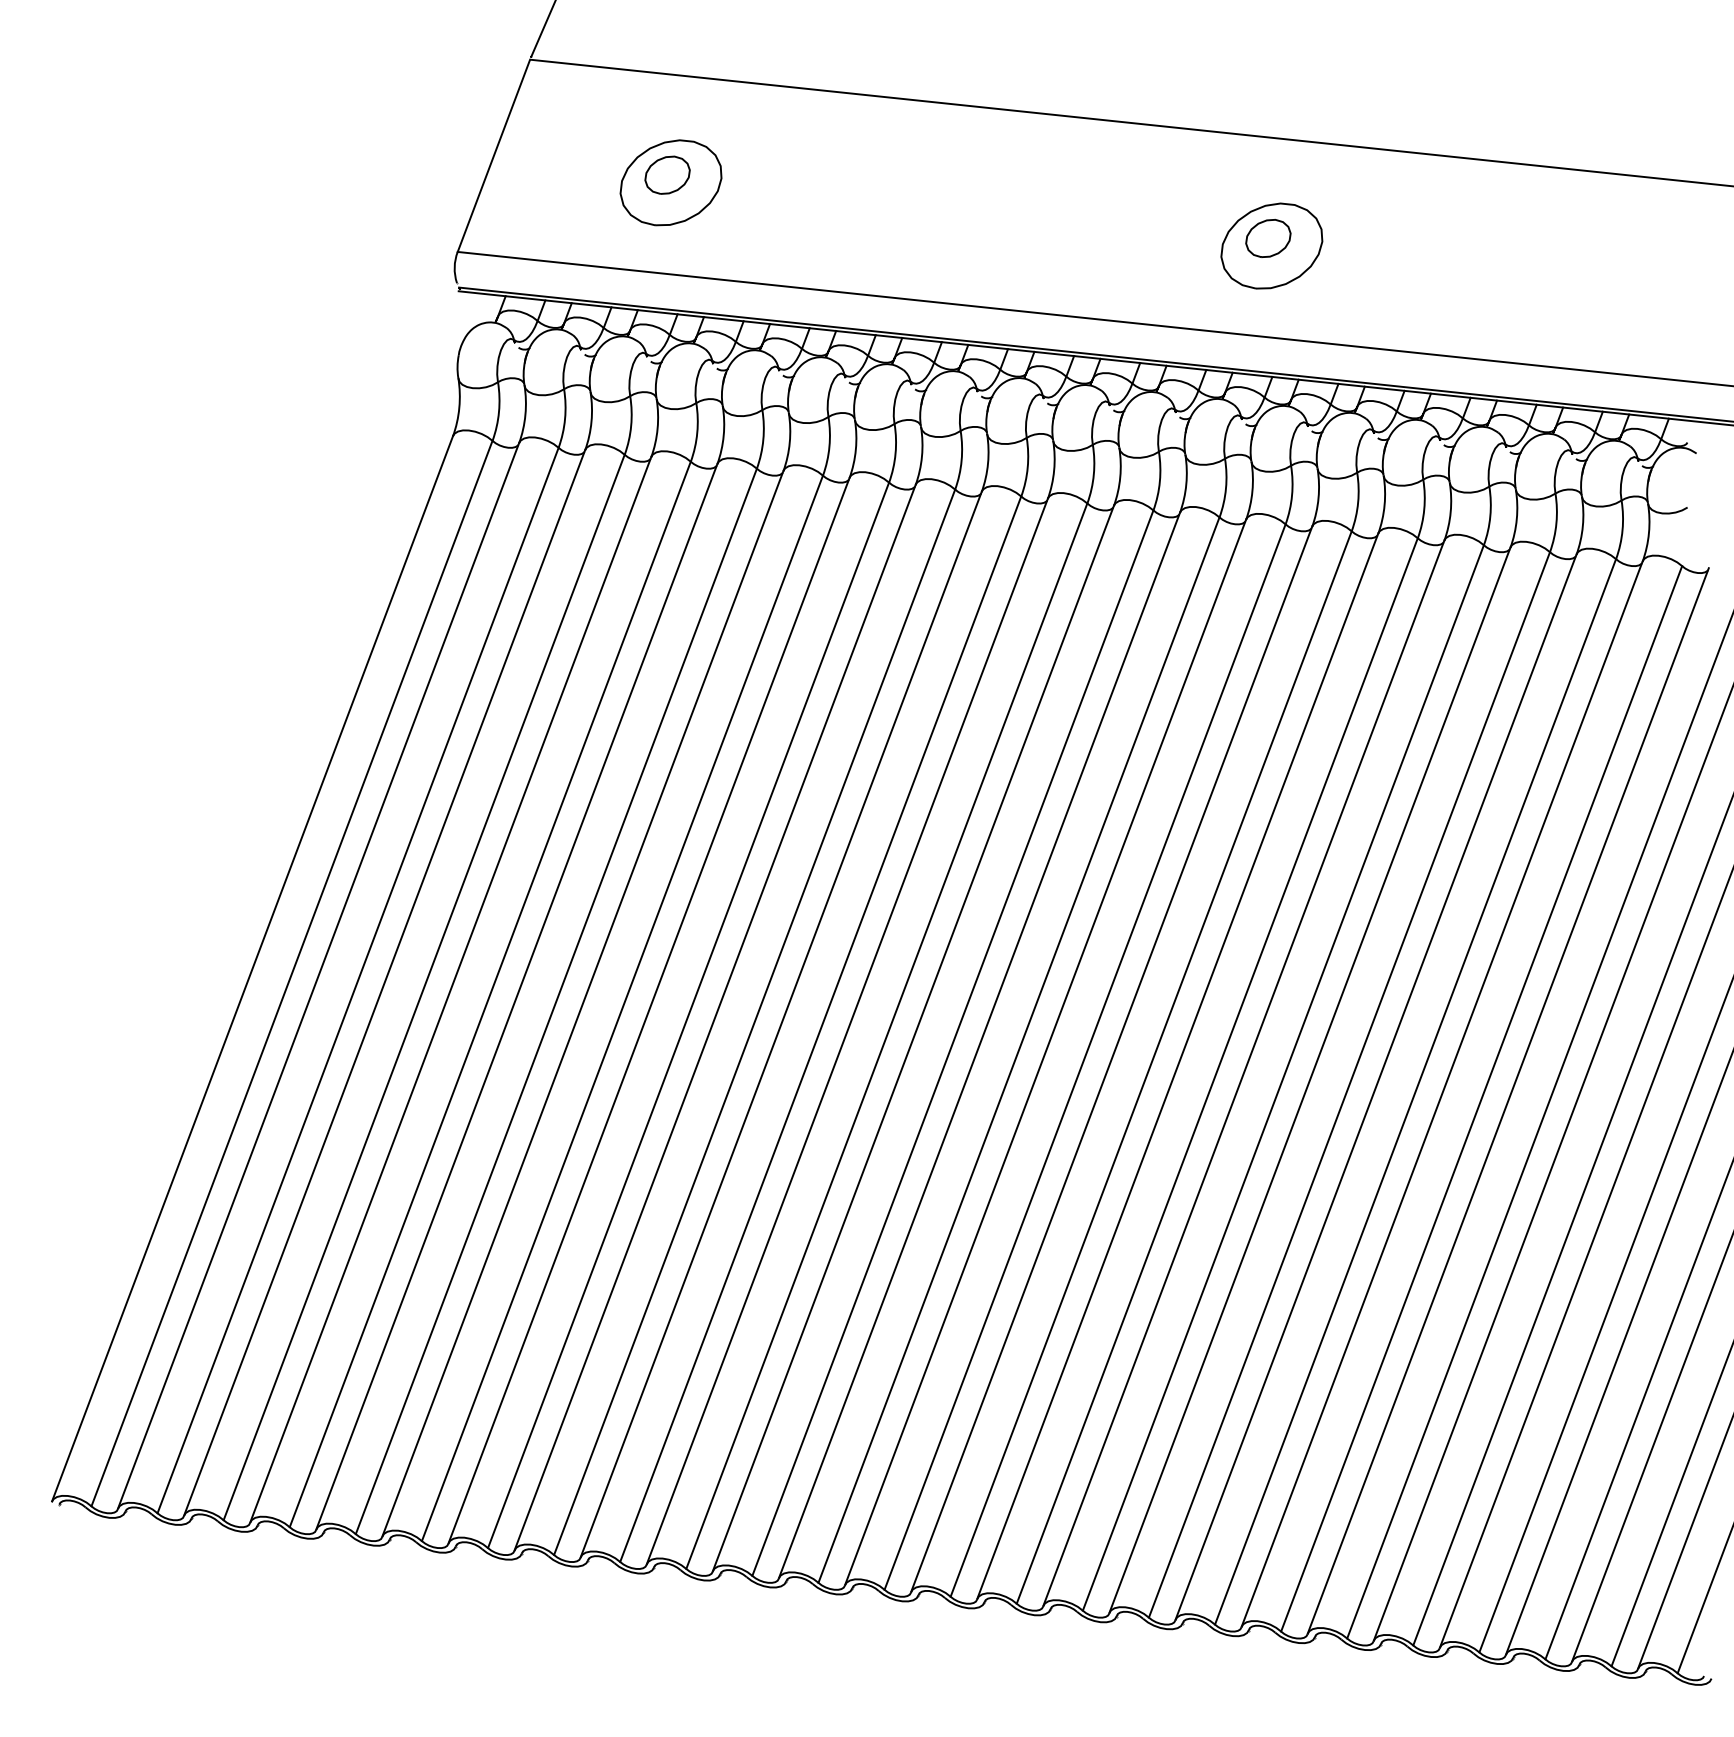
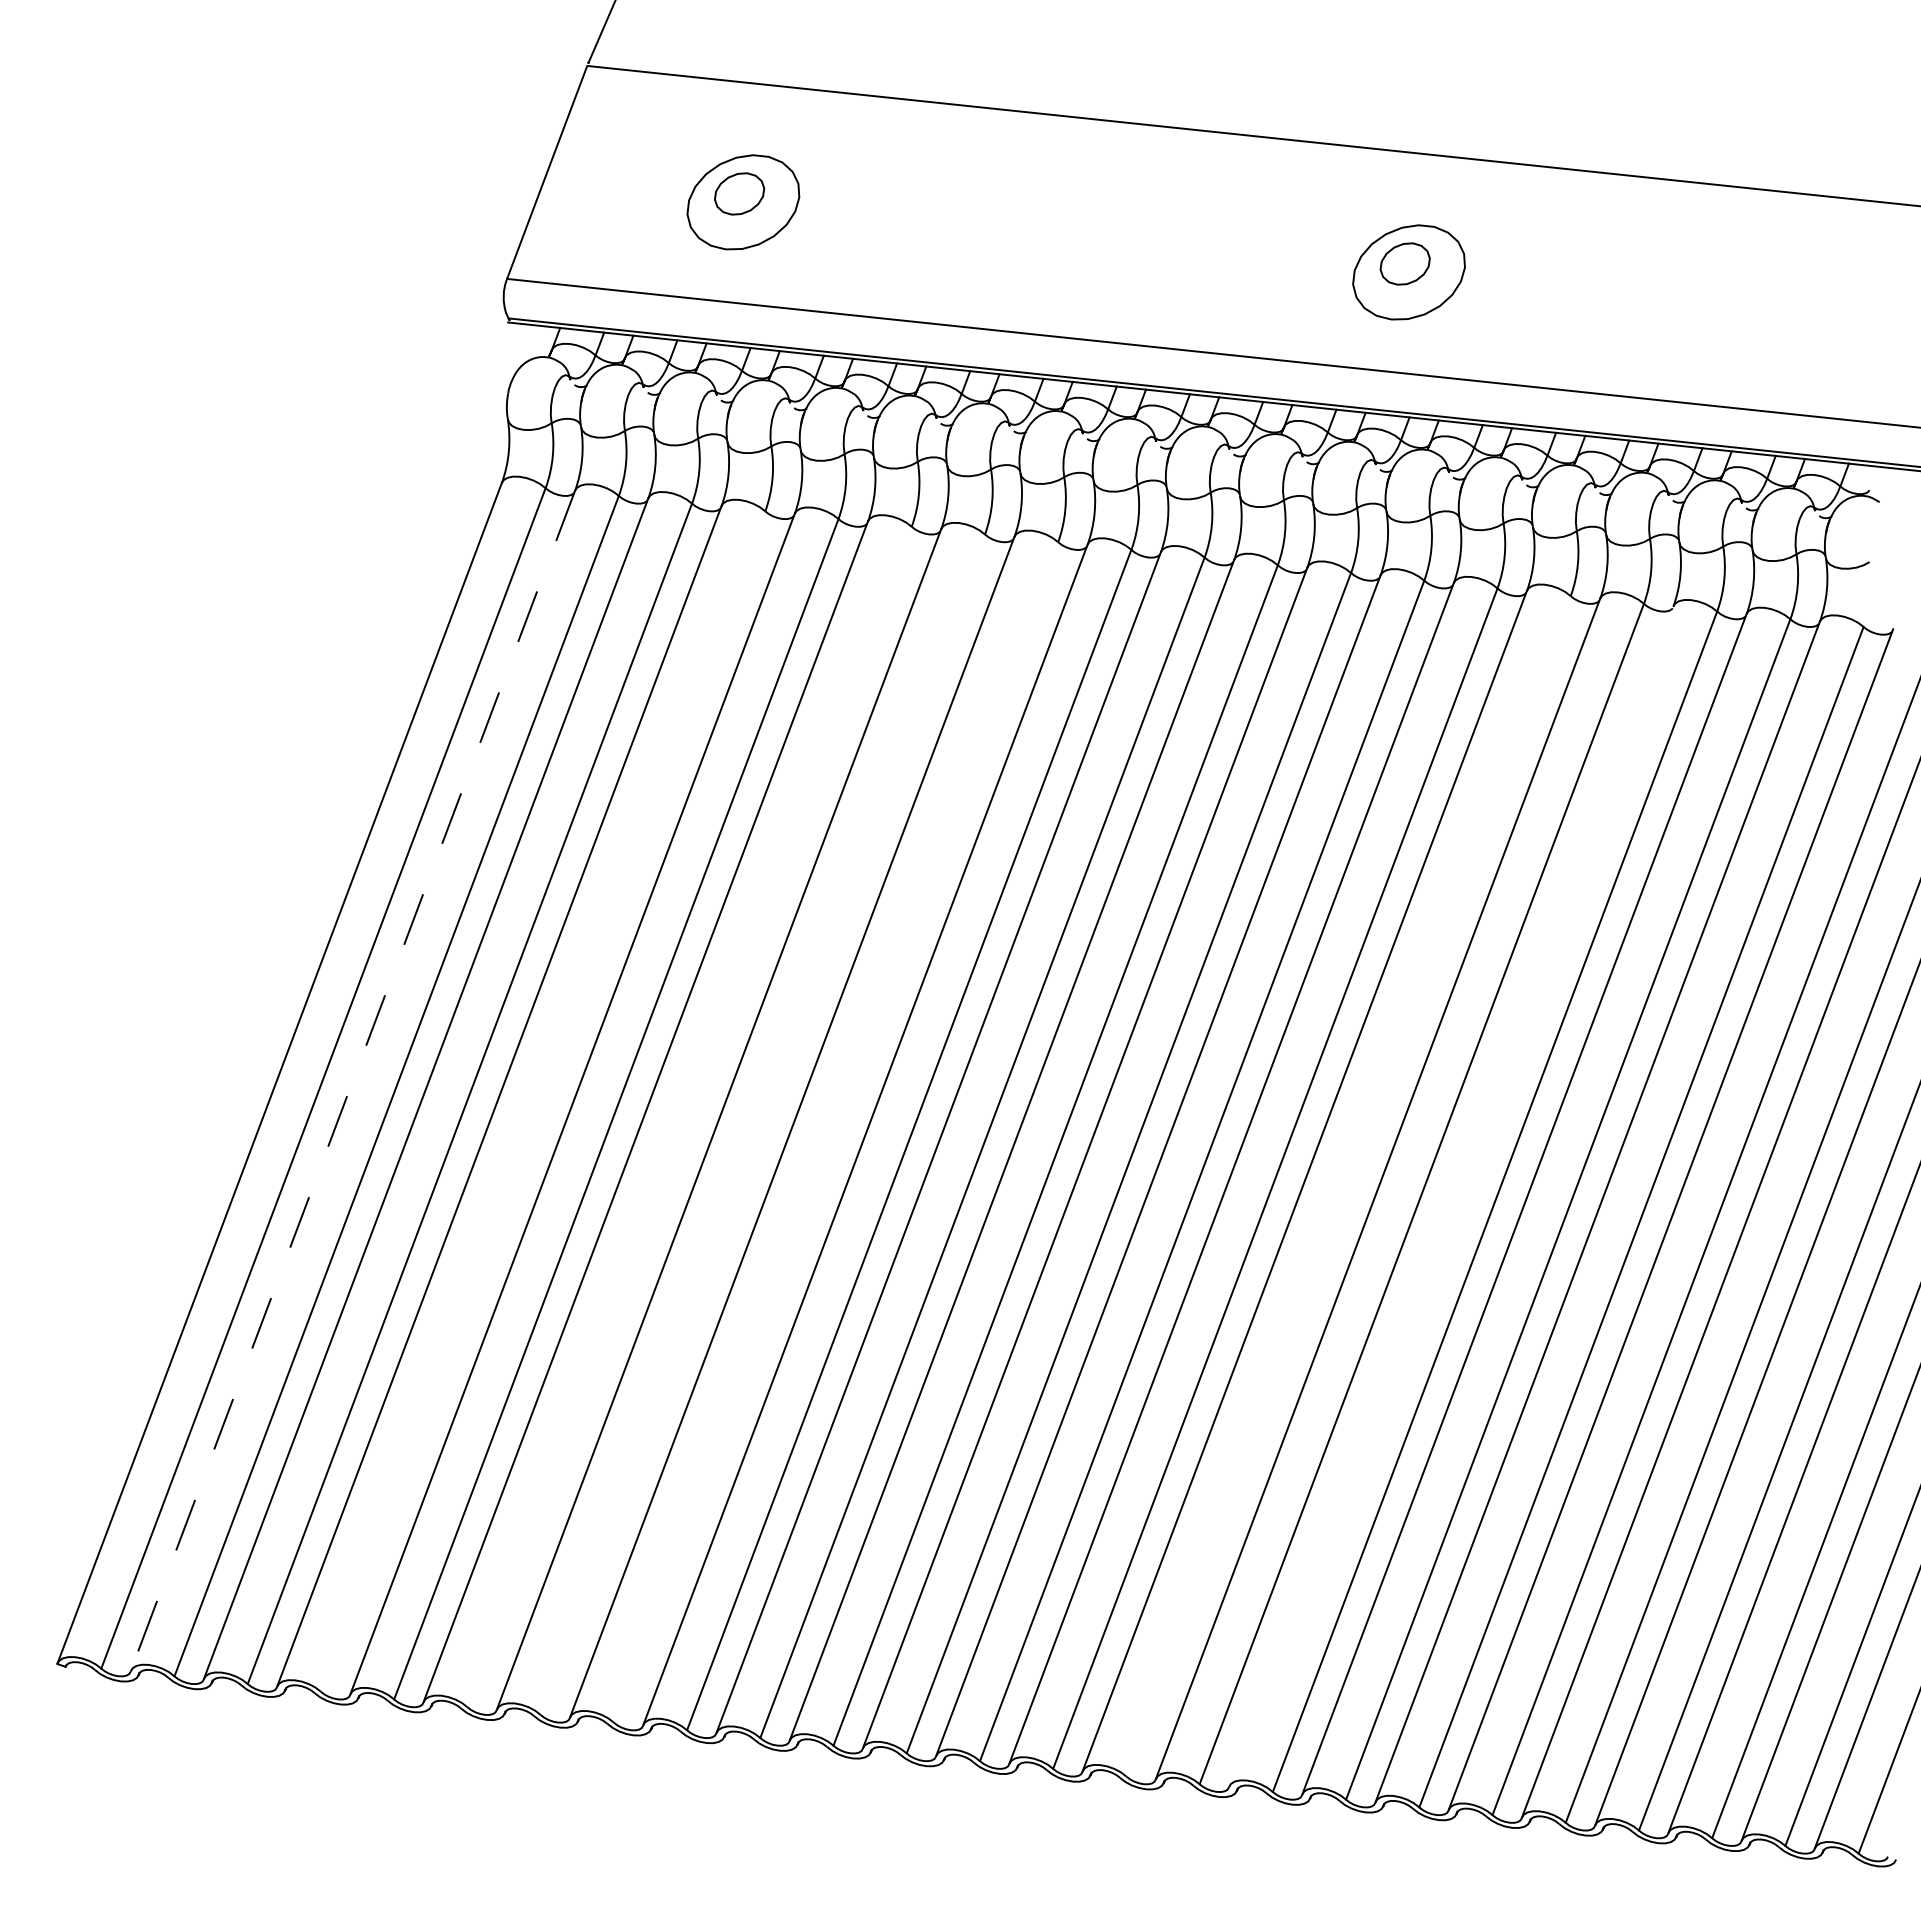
line: (318, 976) -> (352, 1081), solid -> dashed
line: (489, 994) -> (542, 1101), removed
line: (621, 1008) -> (688, 1117), removed
line: (688, 1015) -> (762, 1124), removed
line: (754, 1022) -> (835, 1132), removed
line: (1216, 1070) -> (1347, 1185), removed
line: (1309, 1079) -> (1450, 1195), removed

